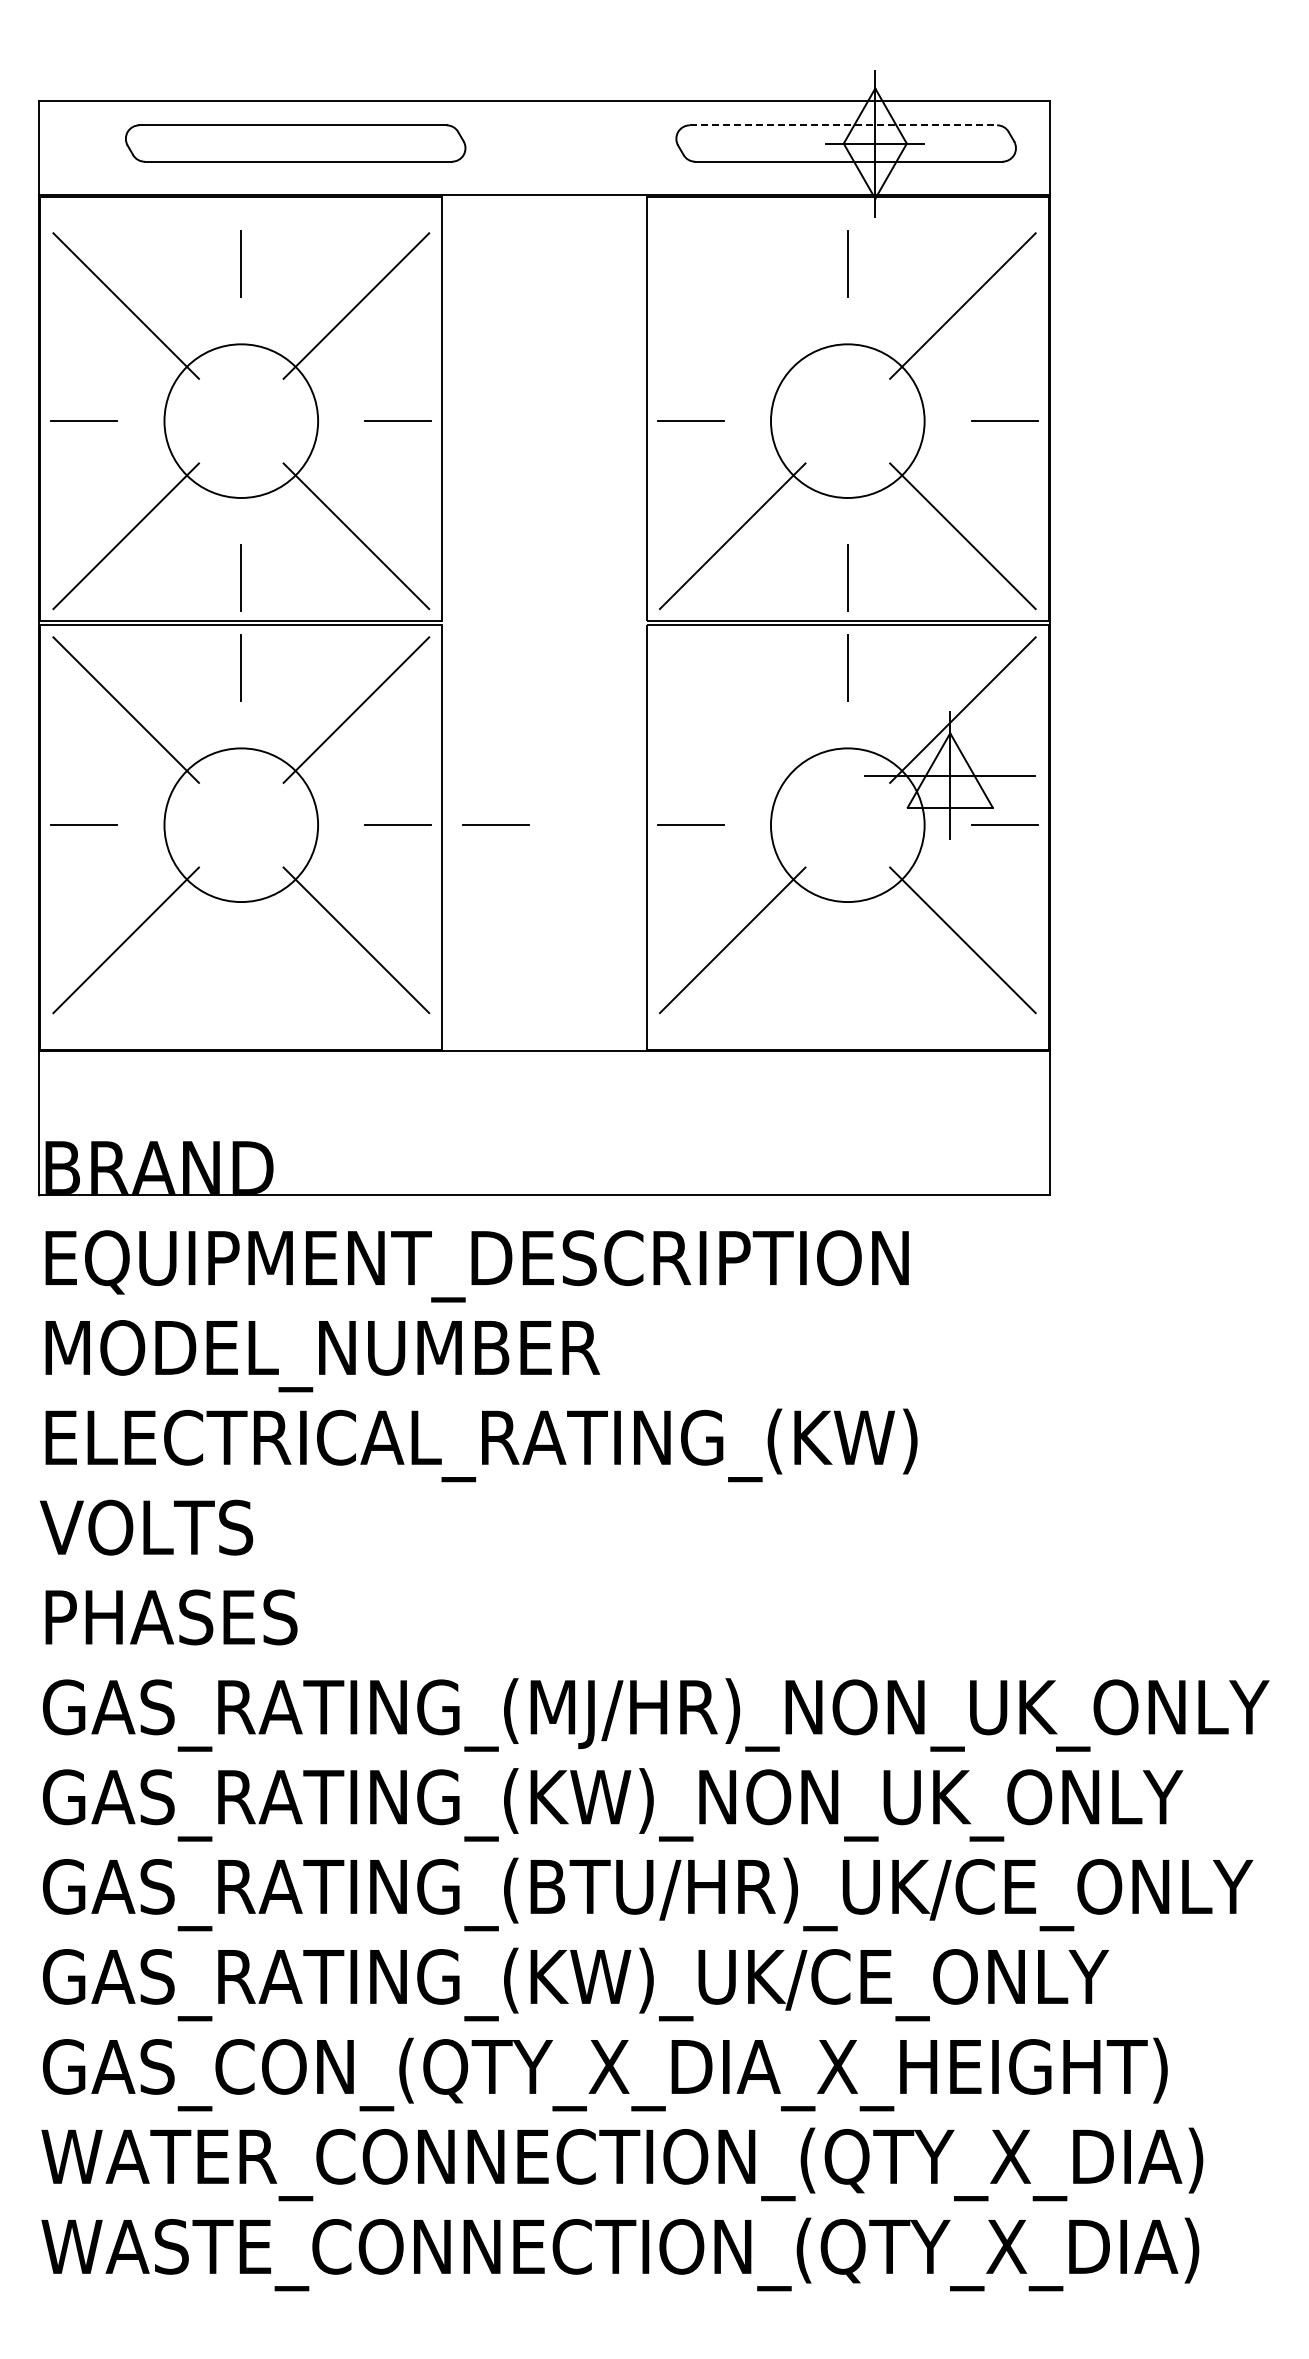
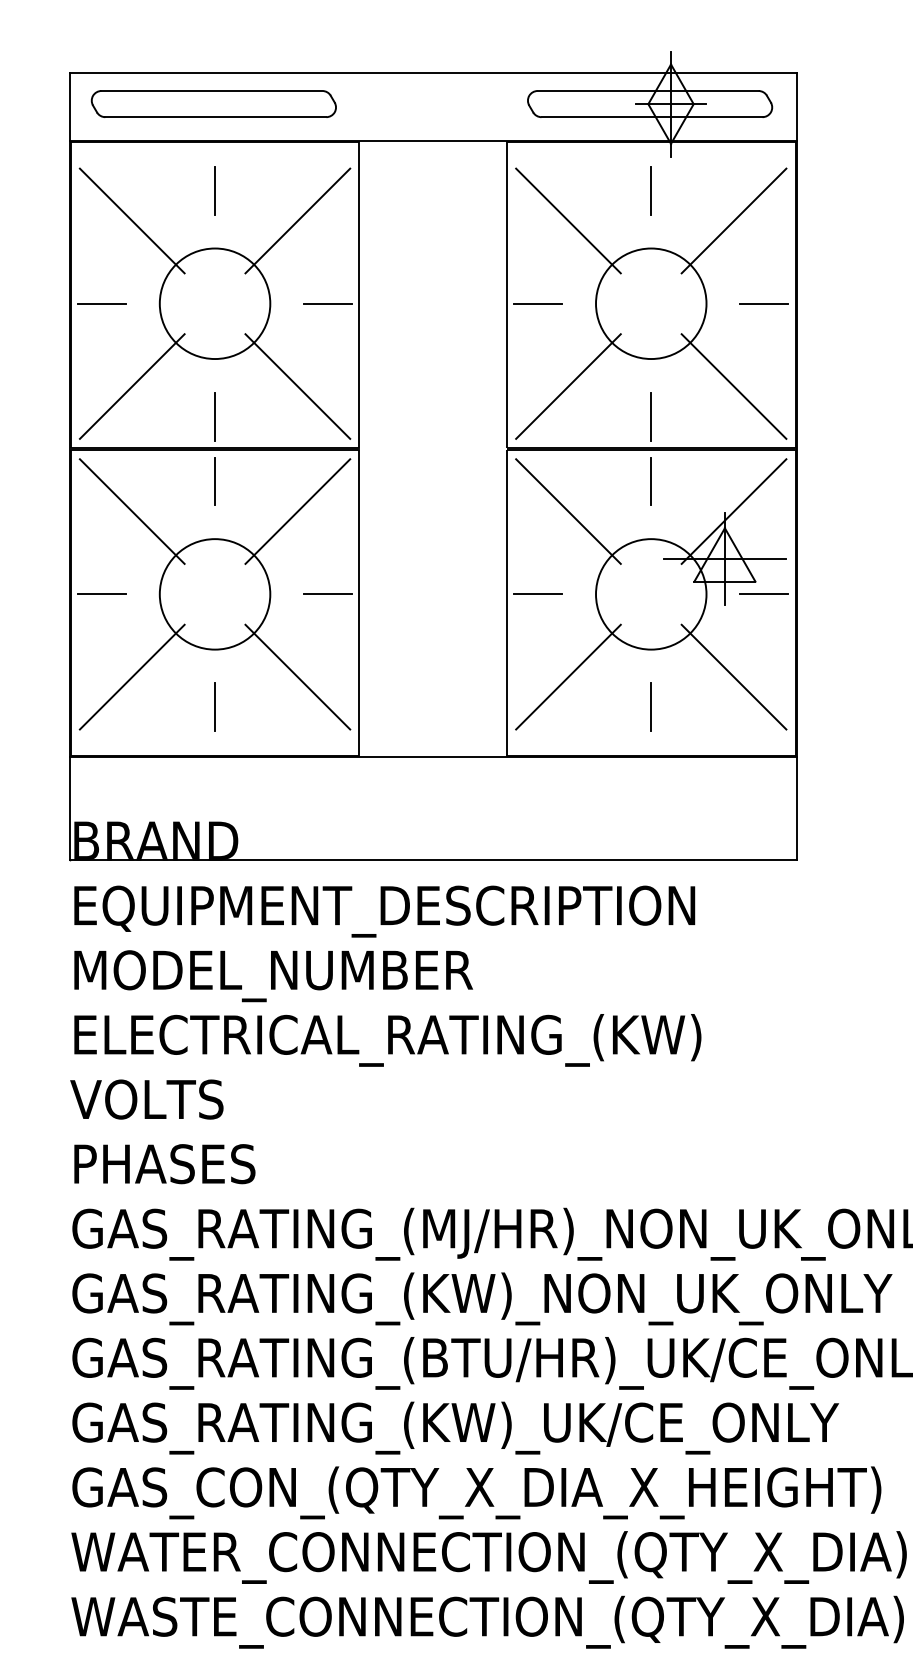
line: (843, 125) -> (648, 91), dashed -> solid
part: (295, 143) -> (213, 104), moved
line: (732, 305) -> (568, 220), added
line: (732, 709) -> (568, 511), added
line: (495, 824) -> (397, 593), removed
line: (240, 982) -> (214, 707), added
line: (847, 982) -> (651, 707), added

